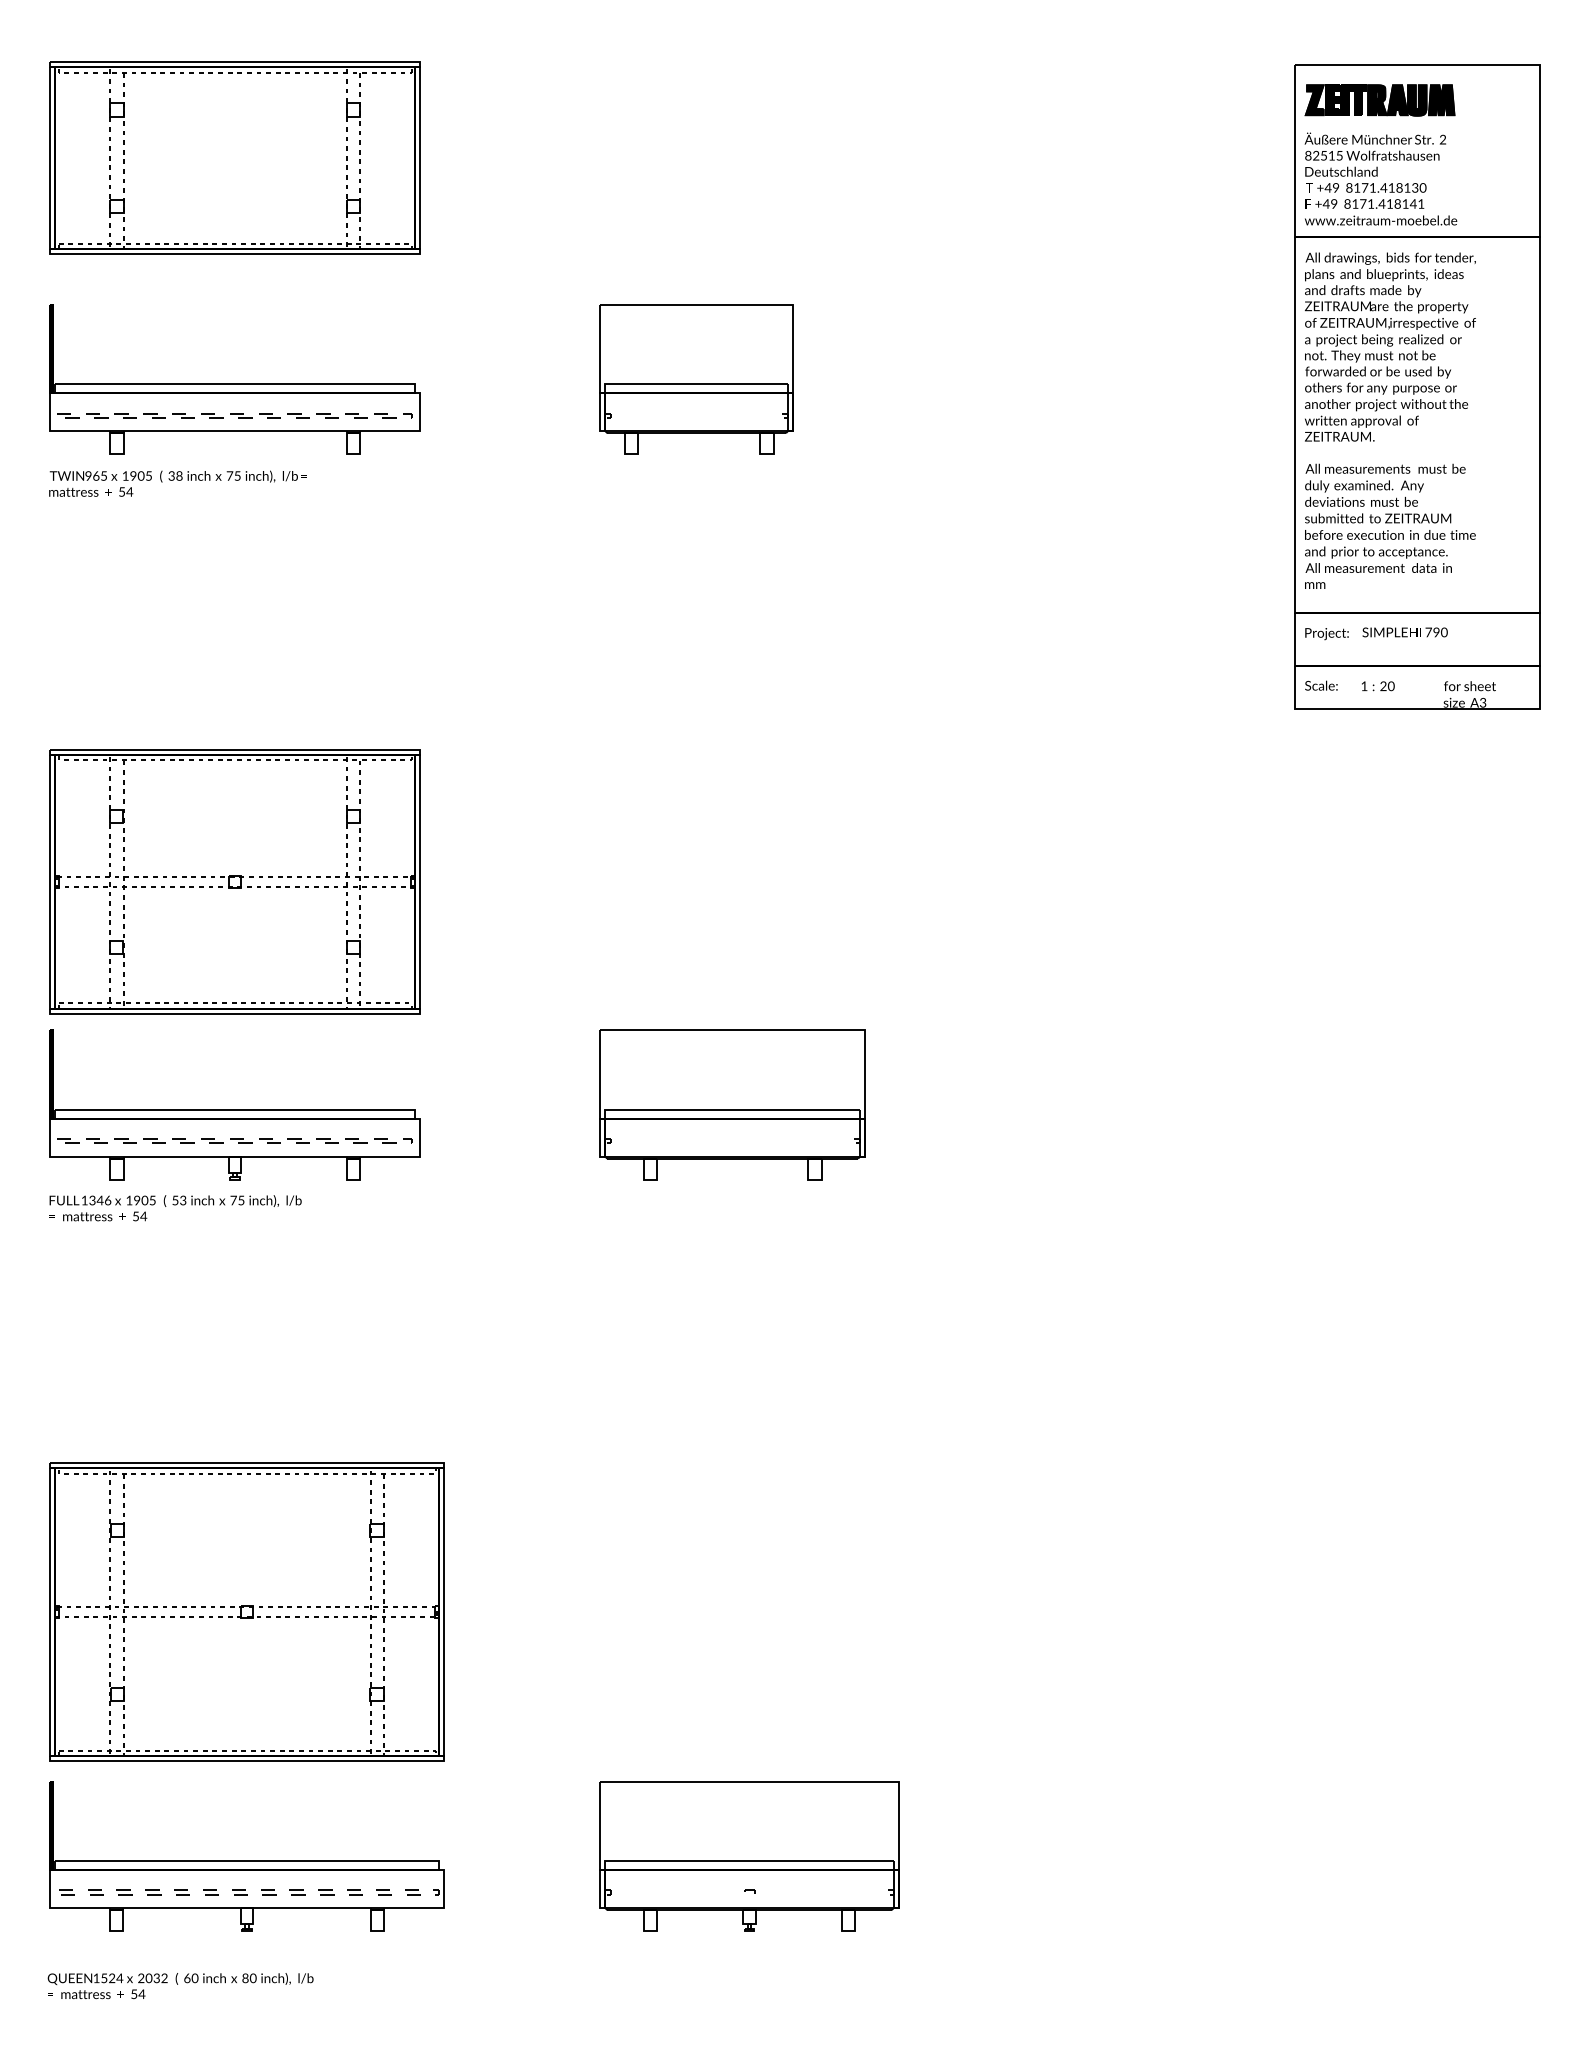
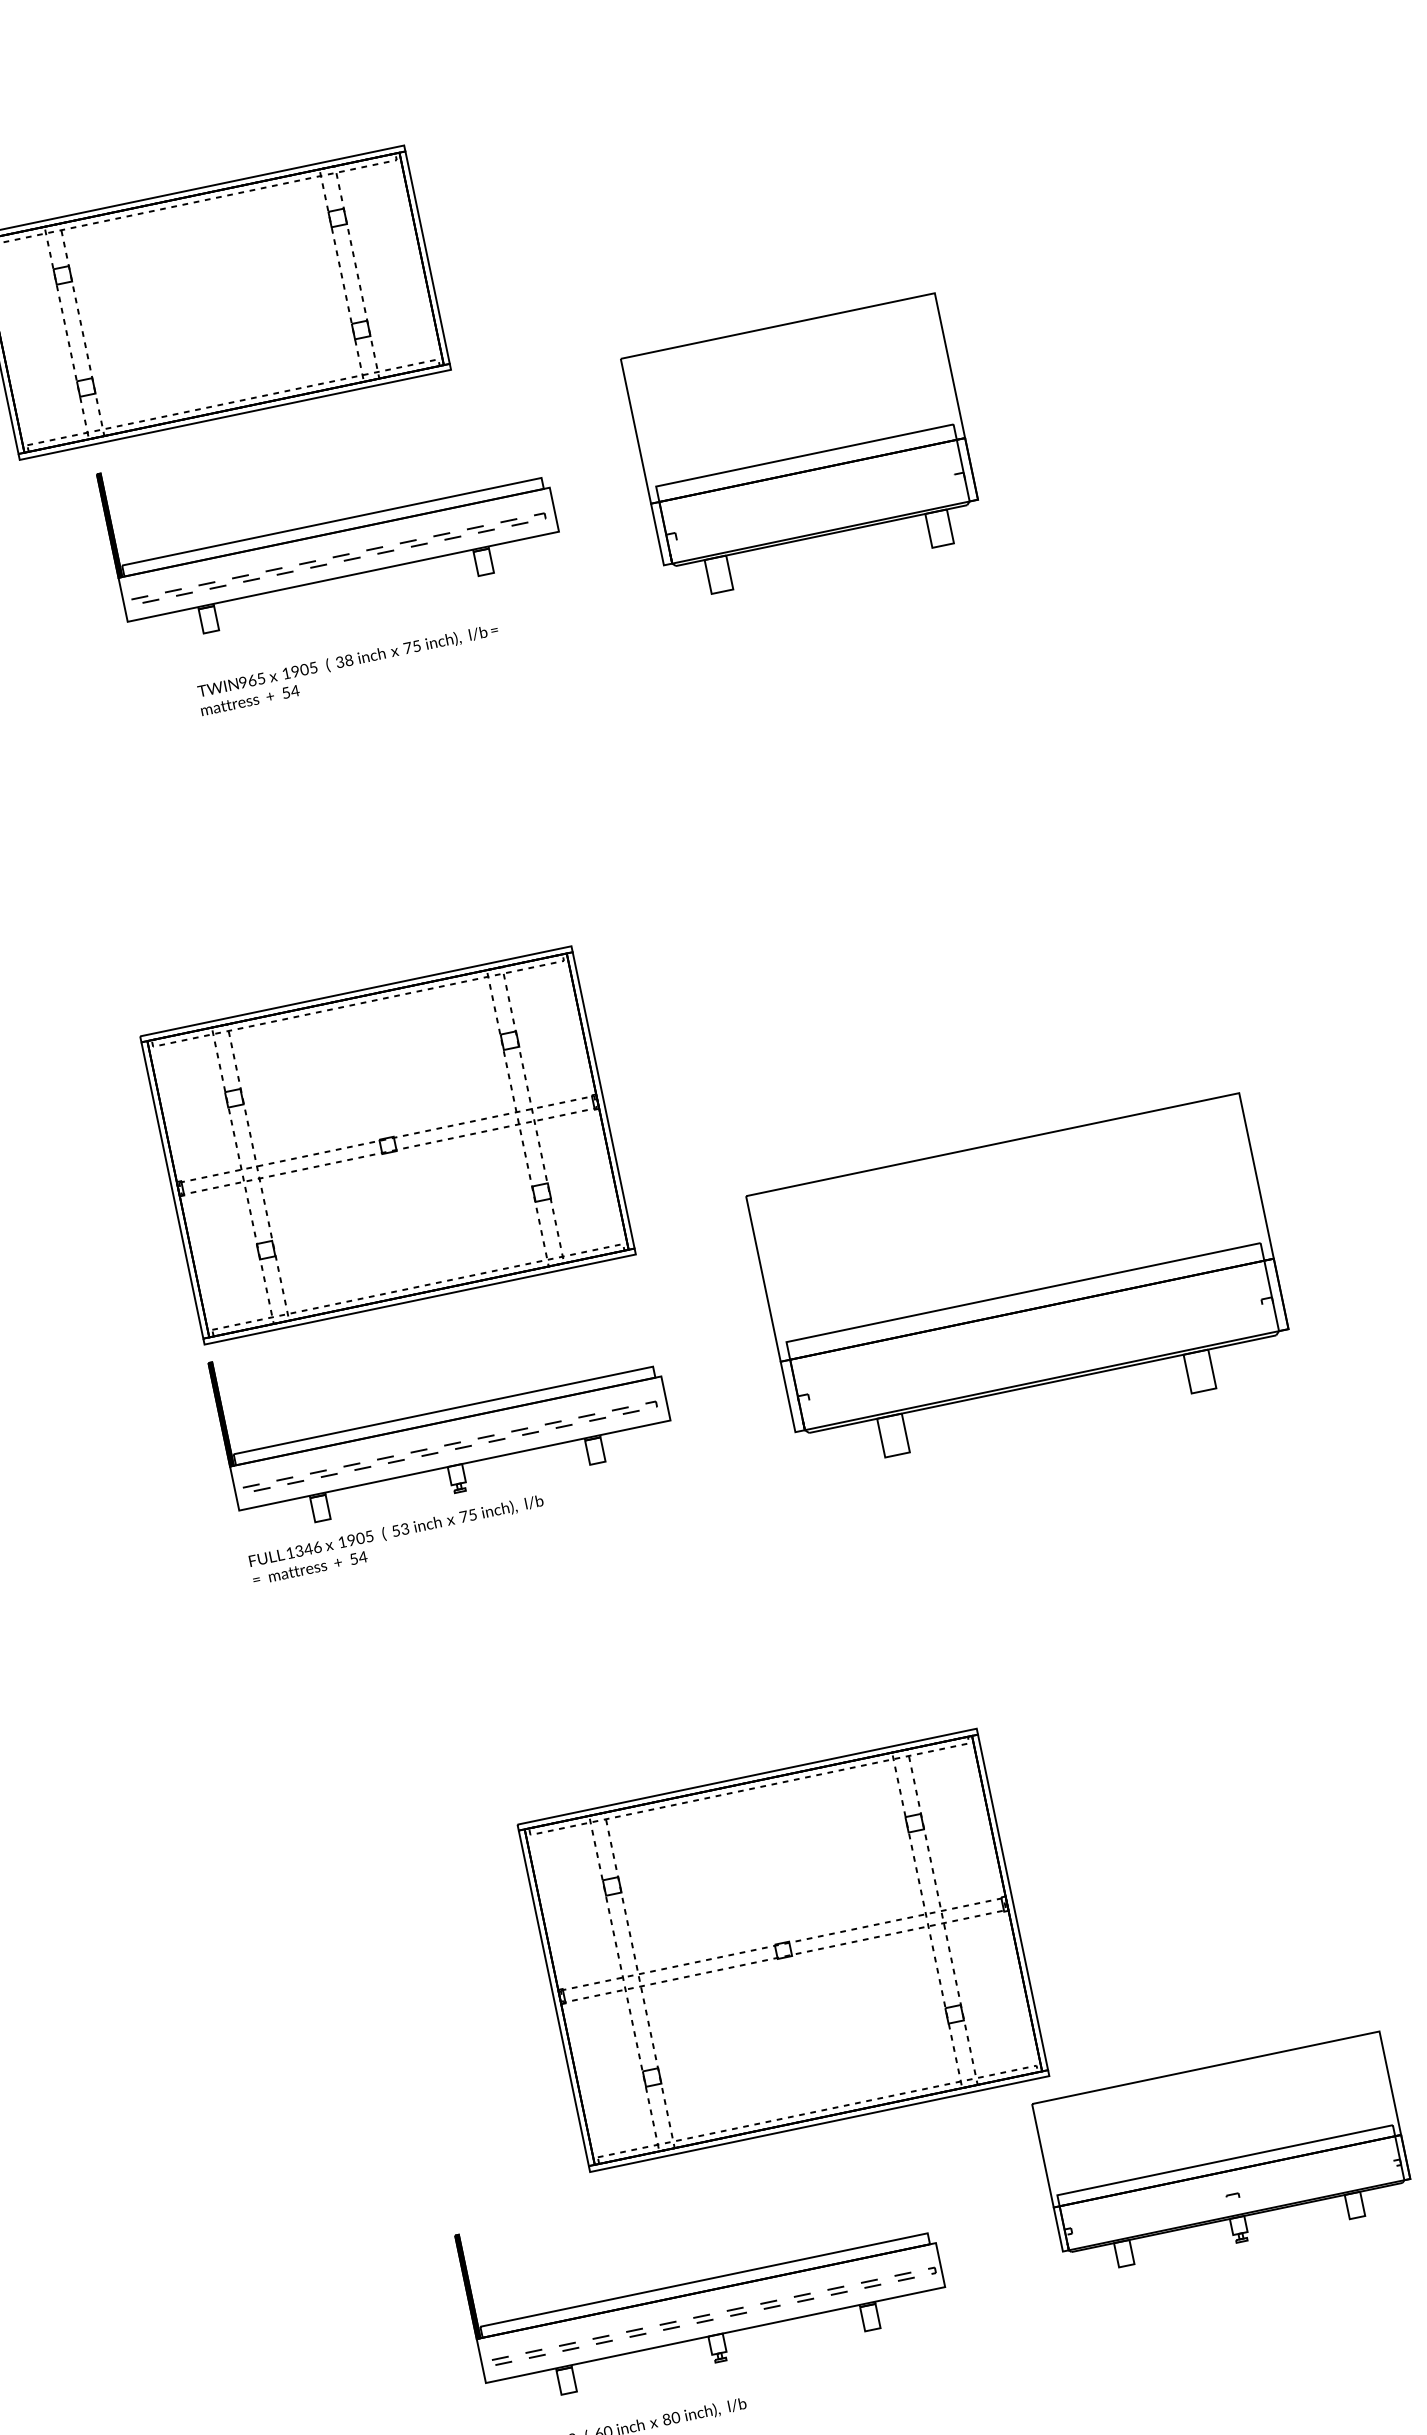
part: (234, 379) -> (330, 516), moved
part: (696, 379) -> (803, 448), size x1.4
text: (177, 483) -> (348, 669), moved
part: (732, 1104) -> (1021, 1283), size x1.6
part: (246, 1611) -> (782, 1949), moved
part: (246, 1856) -> (702, 2275), moved

